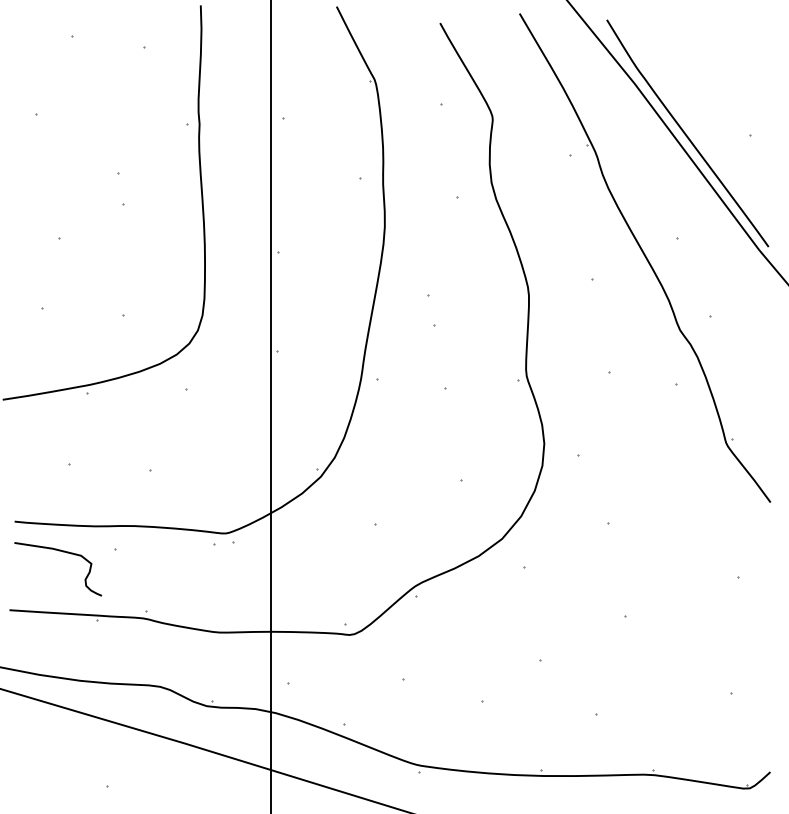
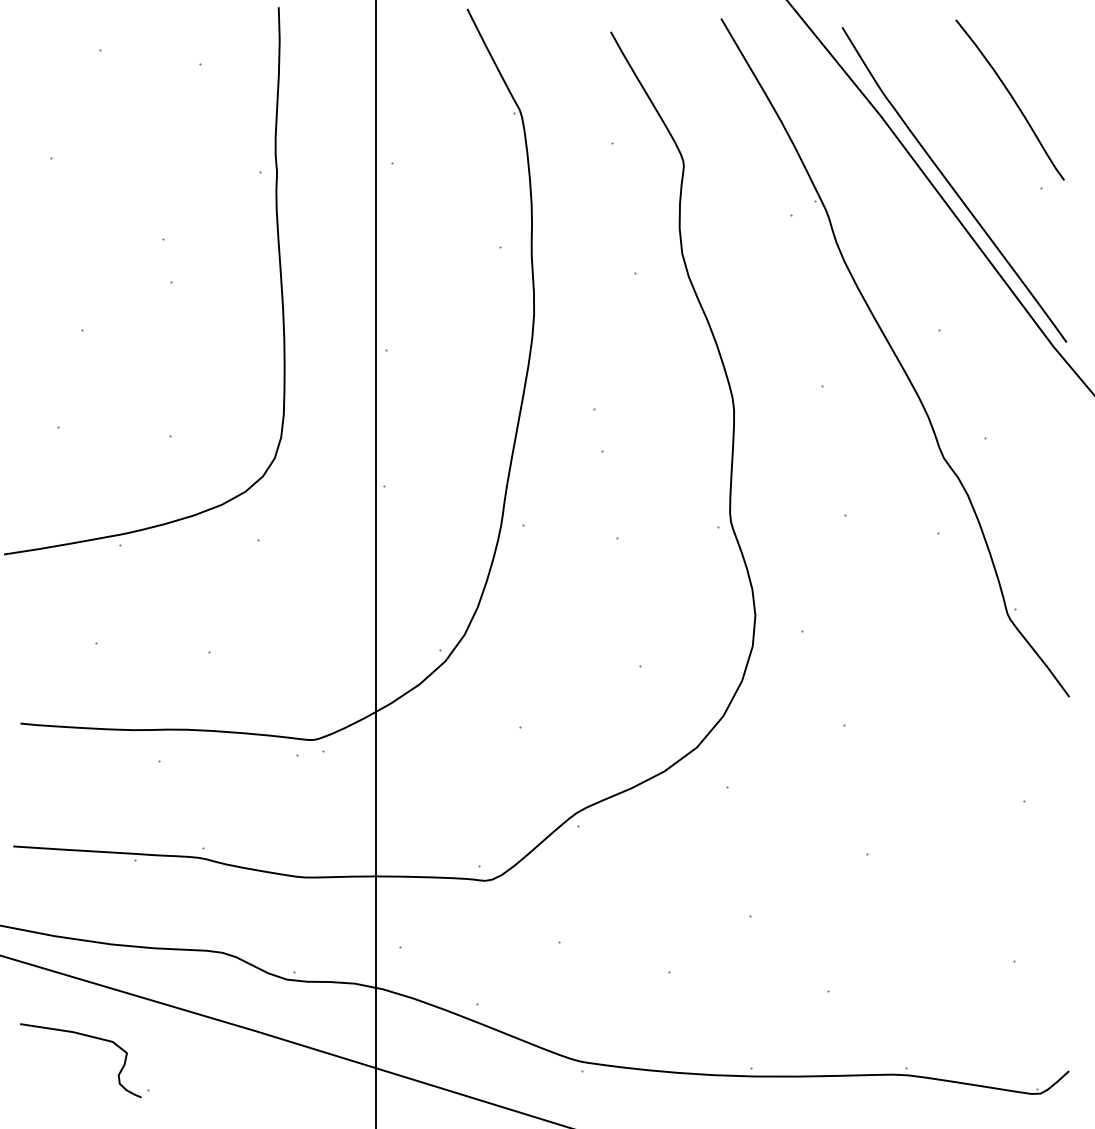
curve: (728, 71) -> (1011, 98), added
curve: (61, 551) -> (85, 1036), moved

